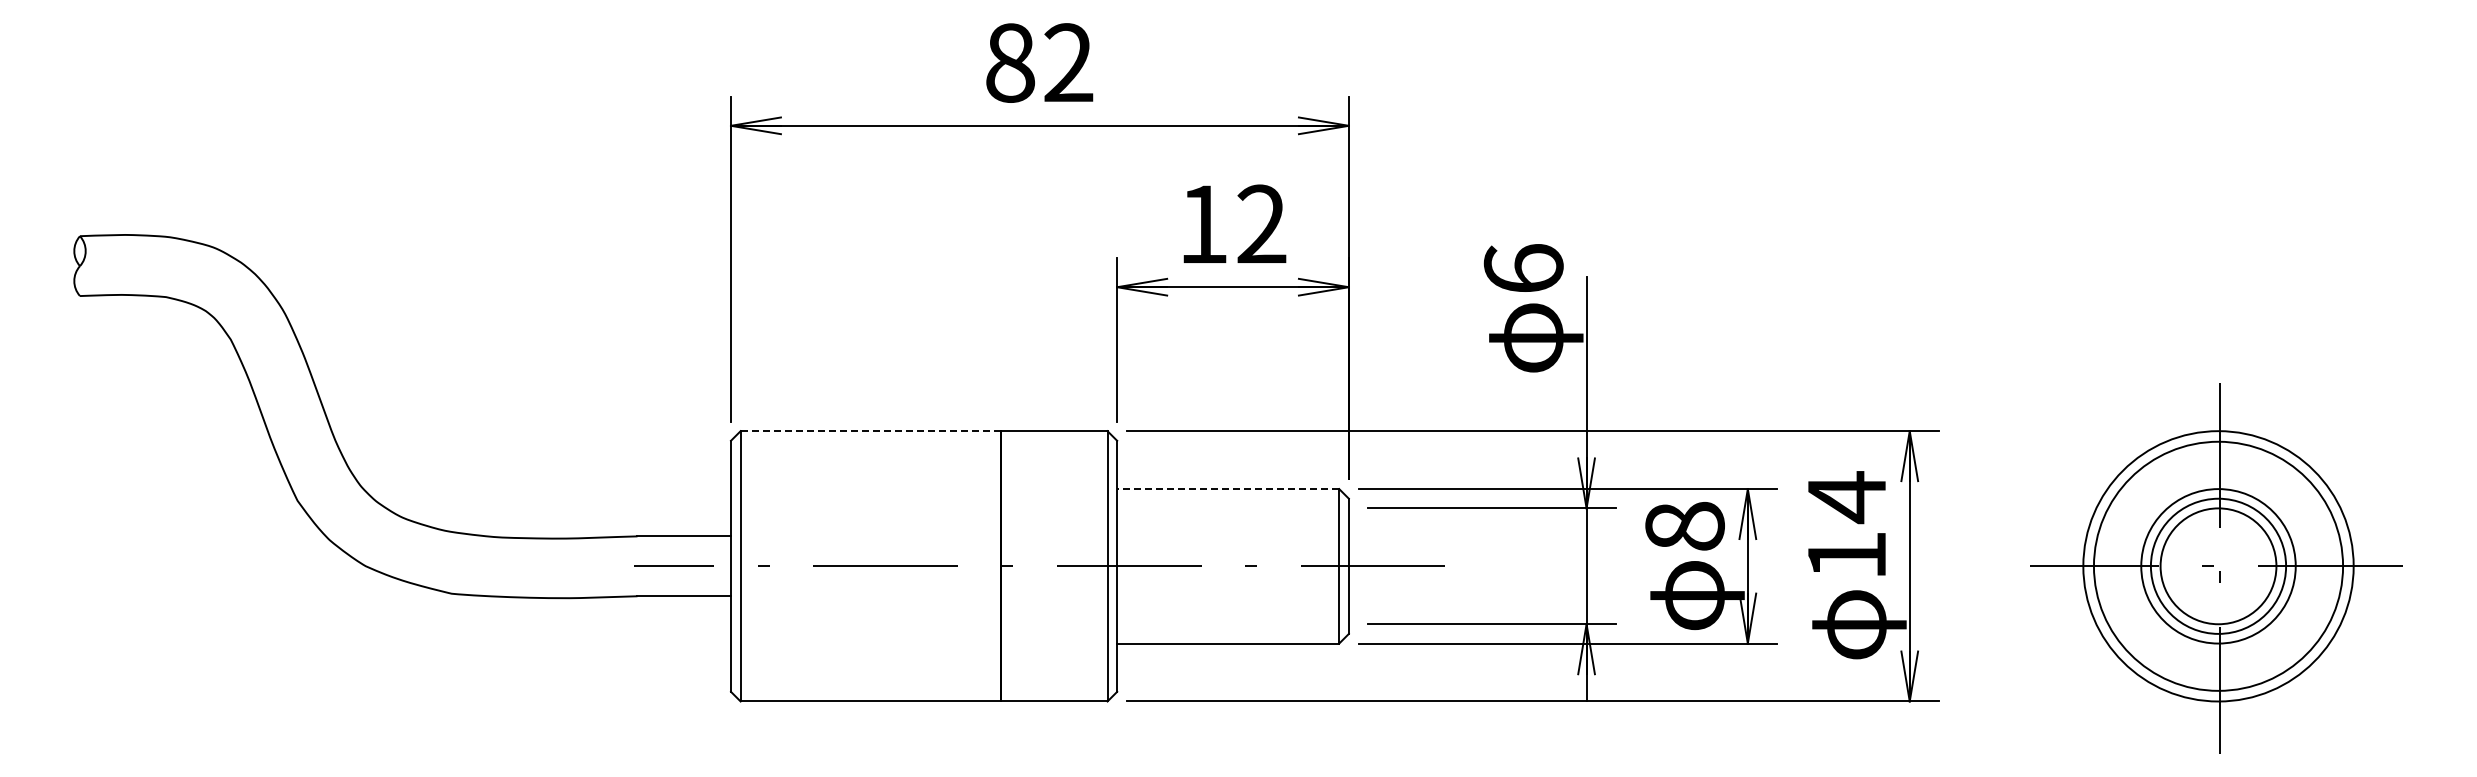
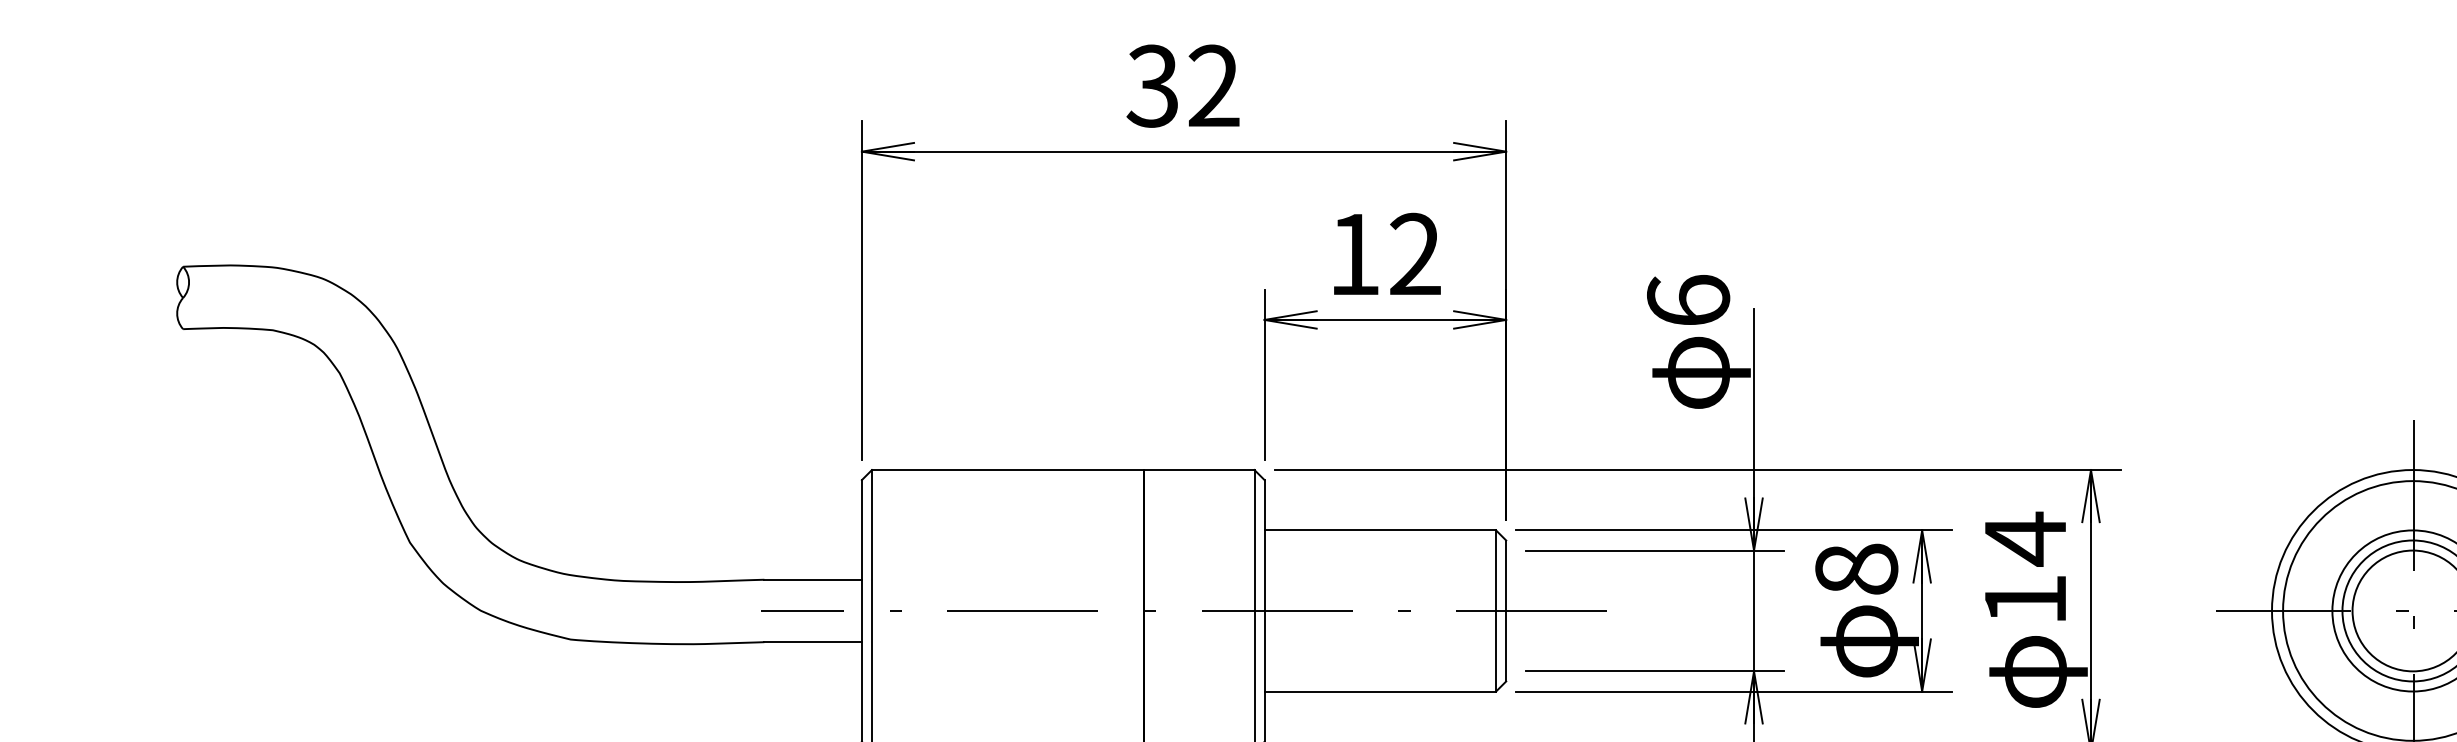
text: (1009, 62) -> (1152, 85), 82 -> 32
line: (871, 431) -> (1008, 470), dashed -> solid
line: (1227, 489) -> (1379, 530), dashed -> solid

